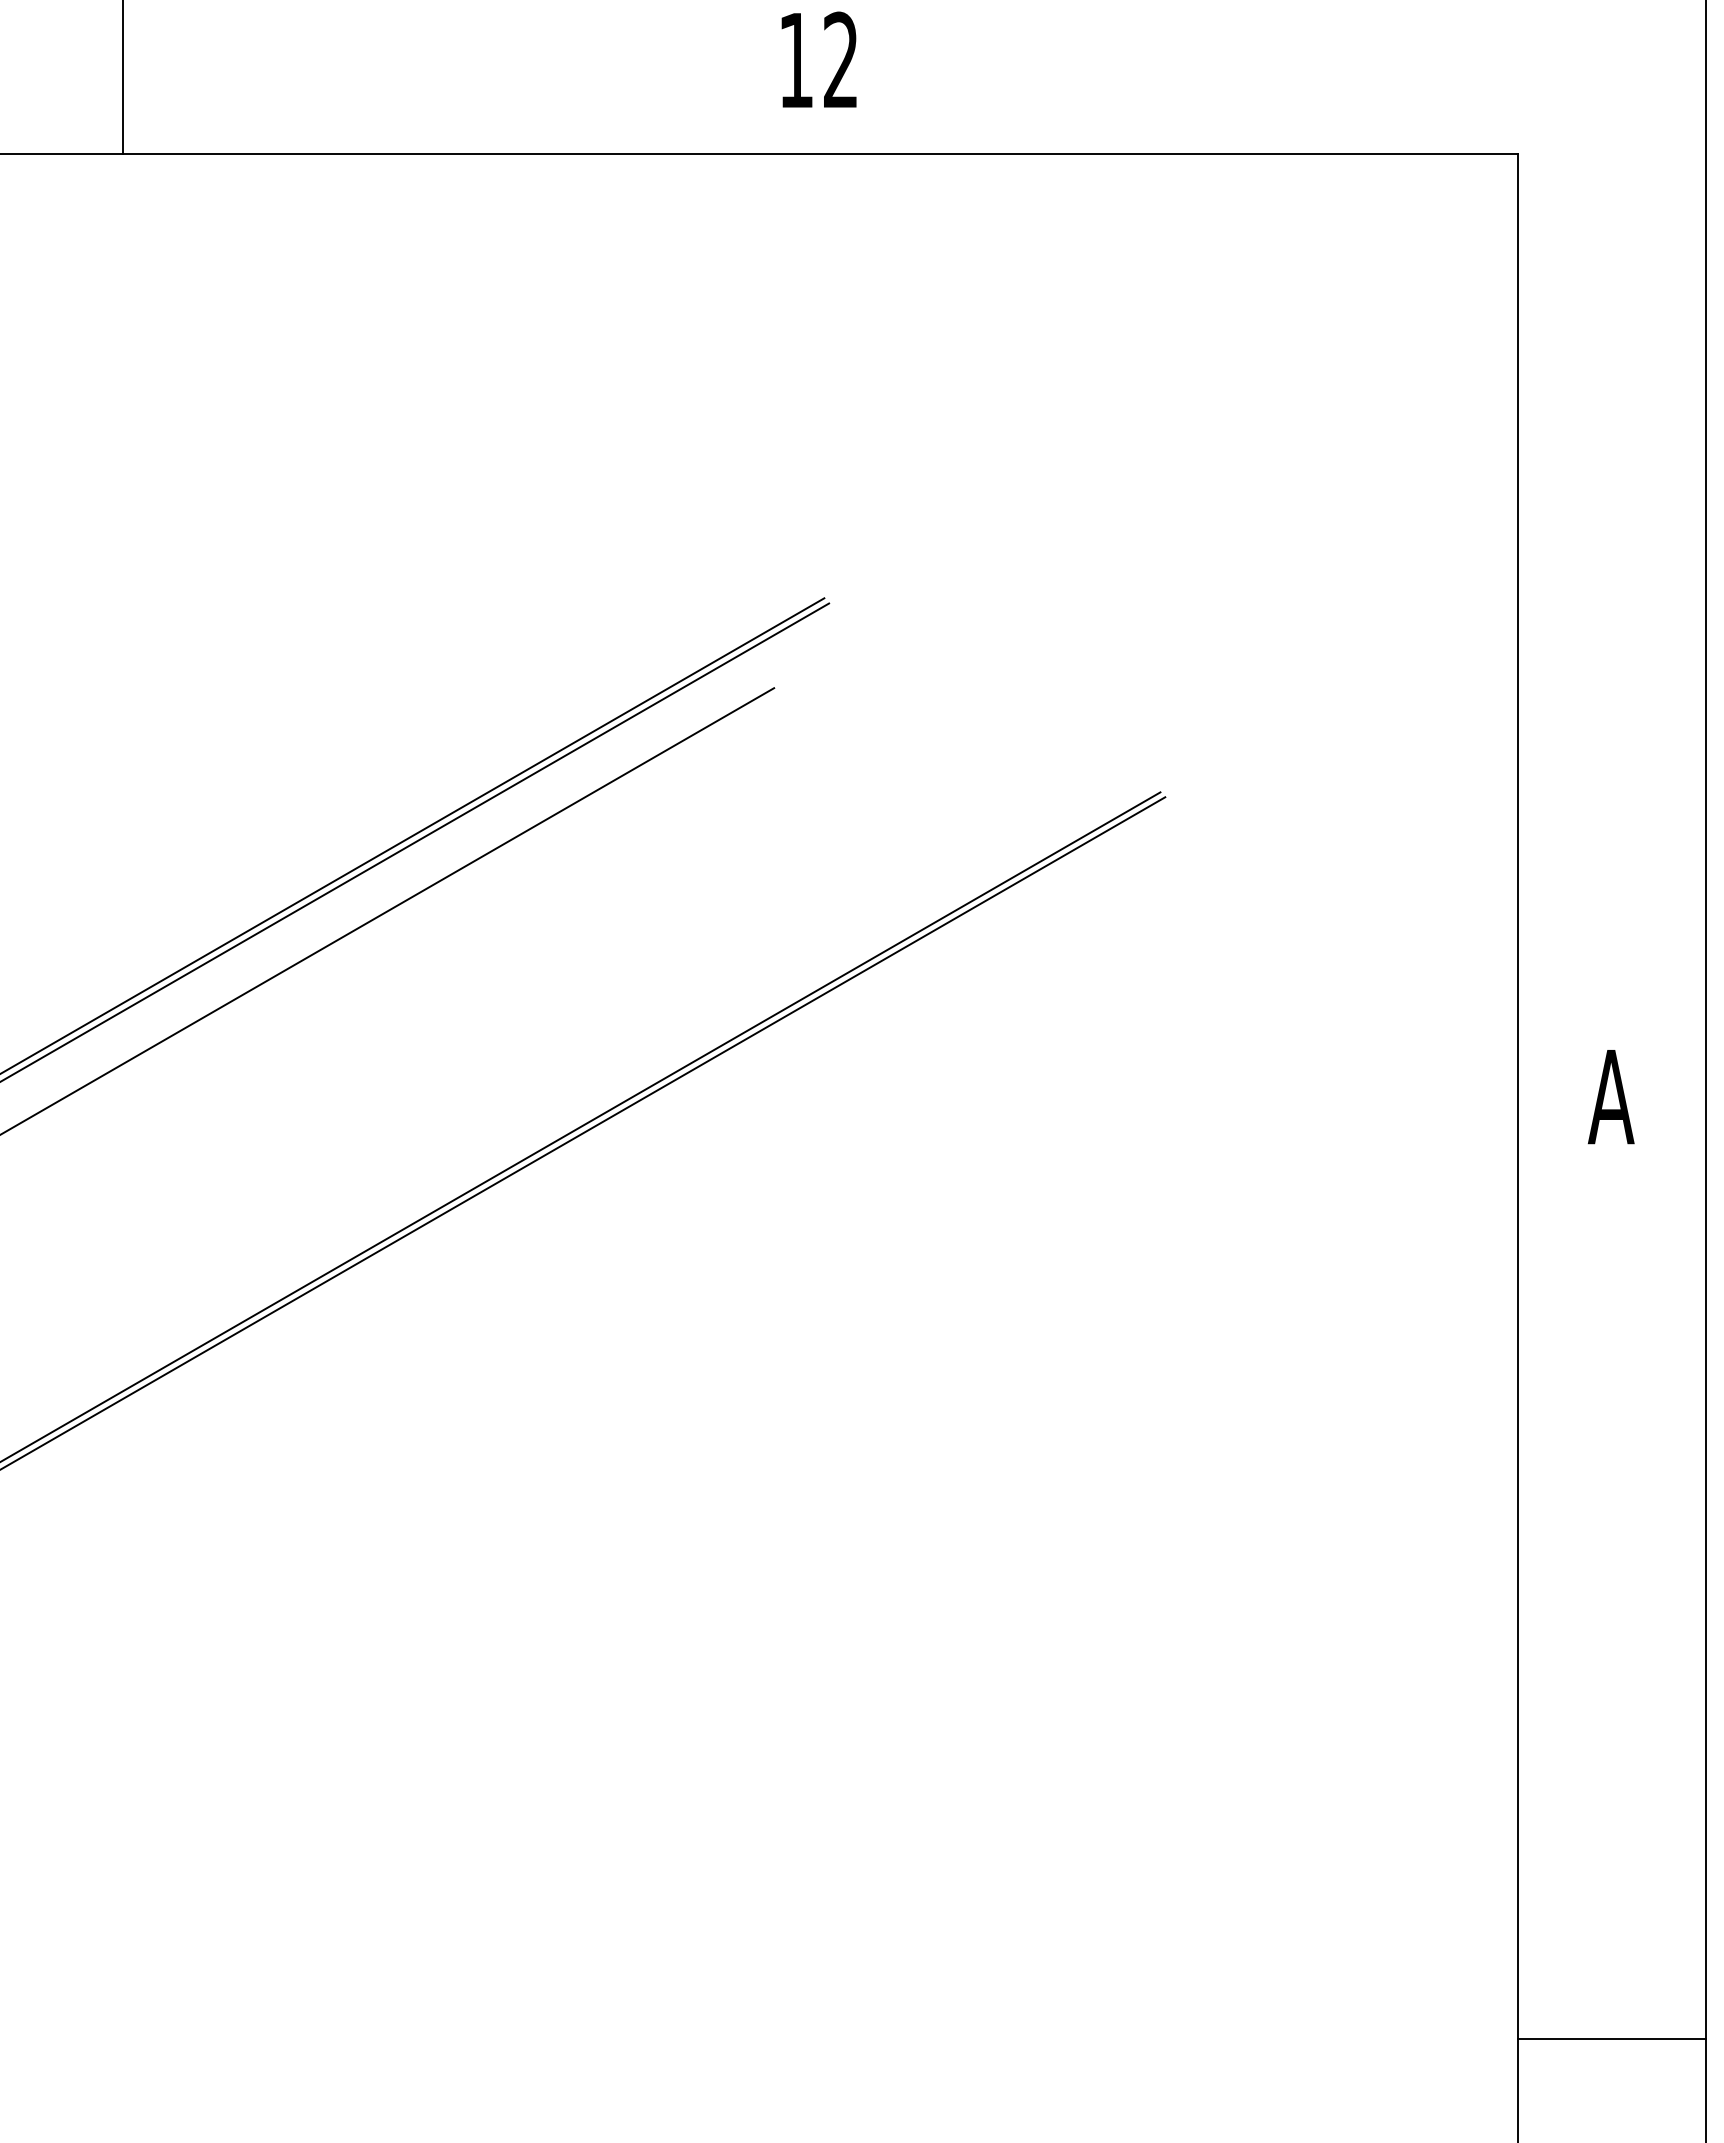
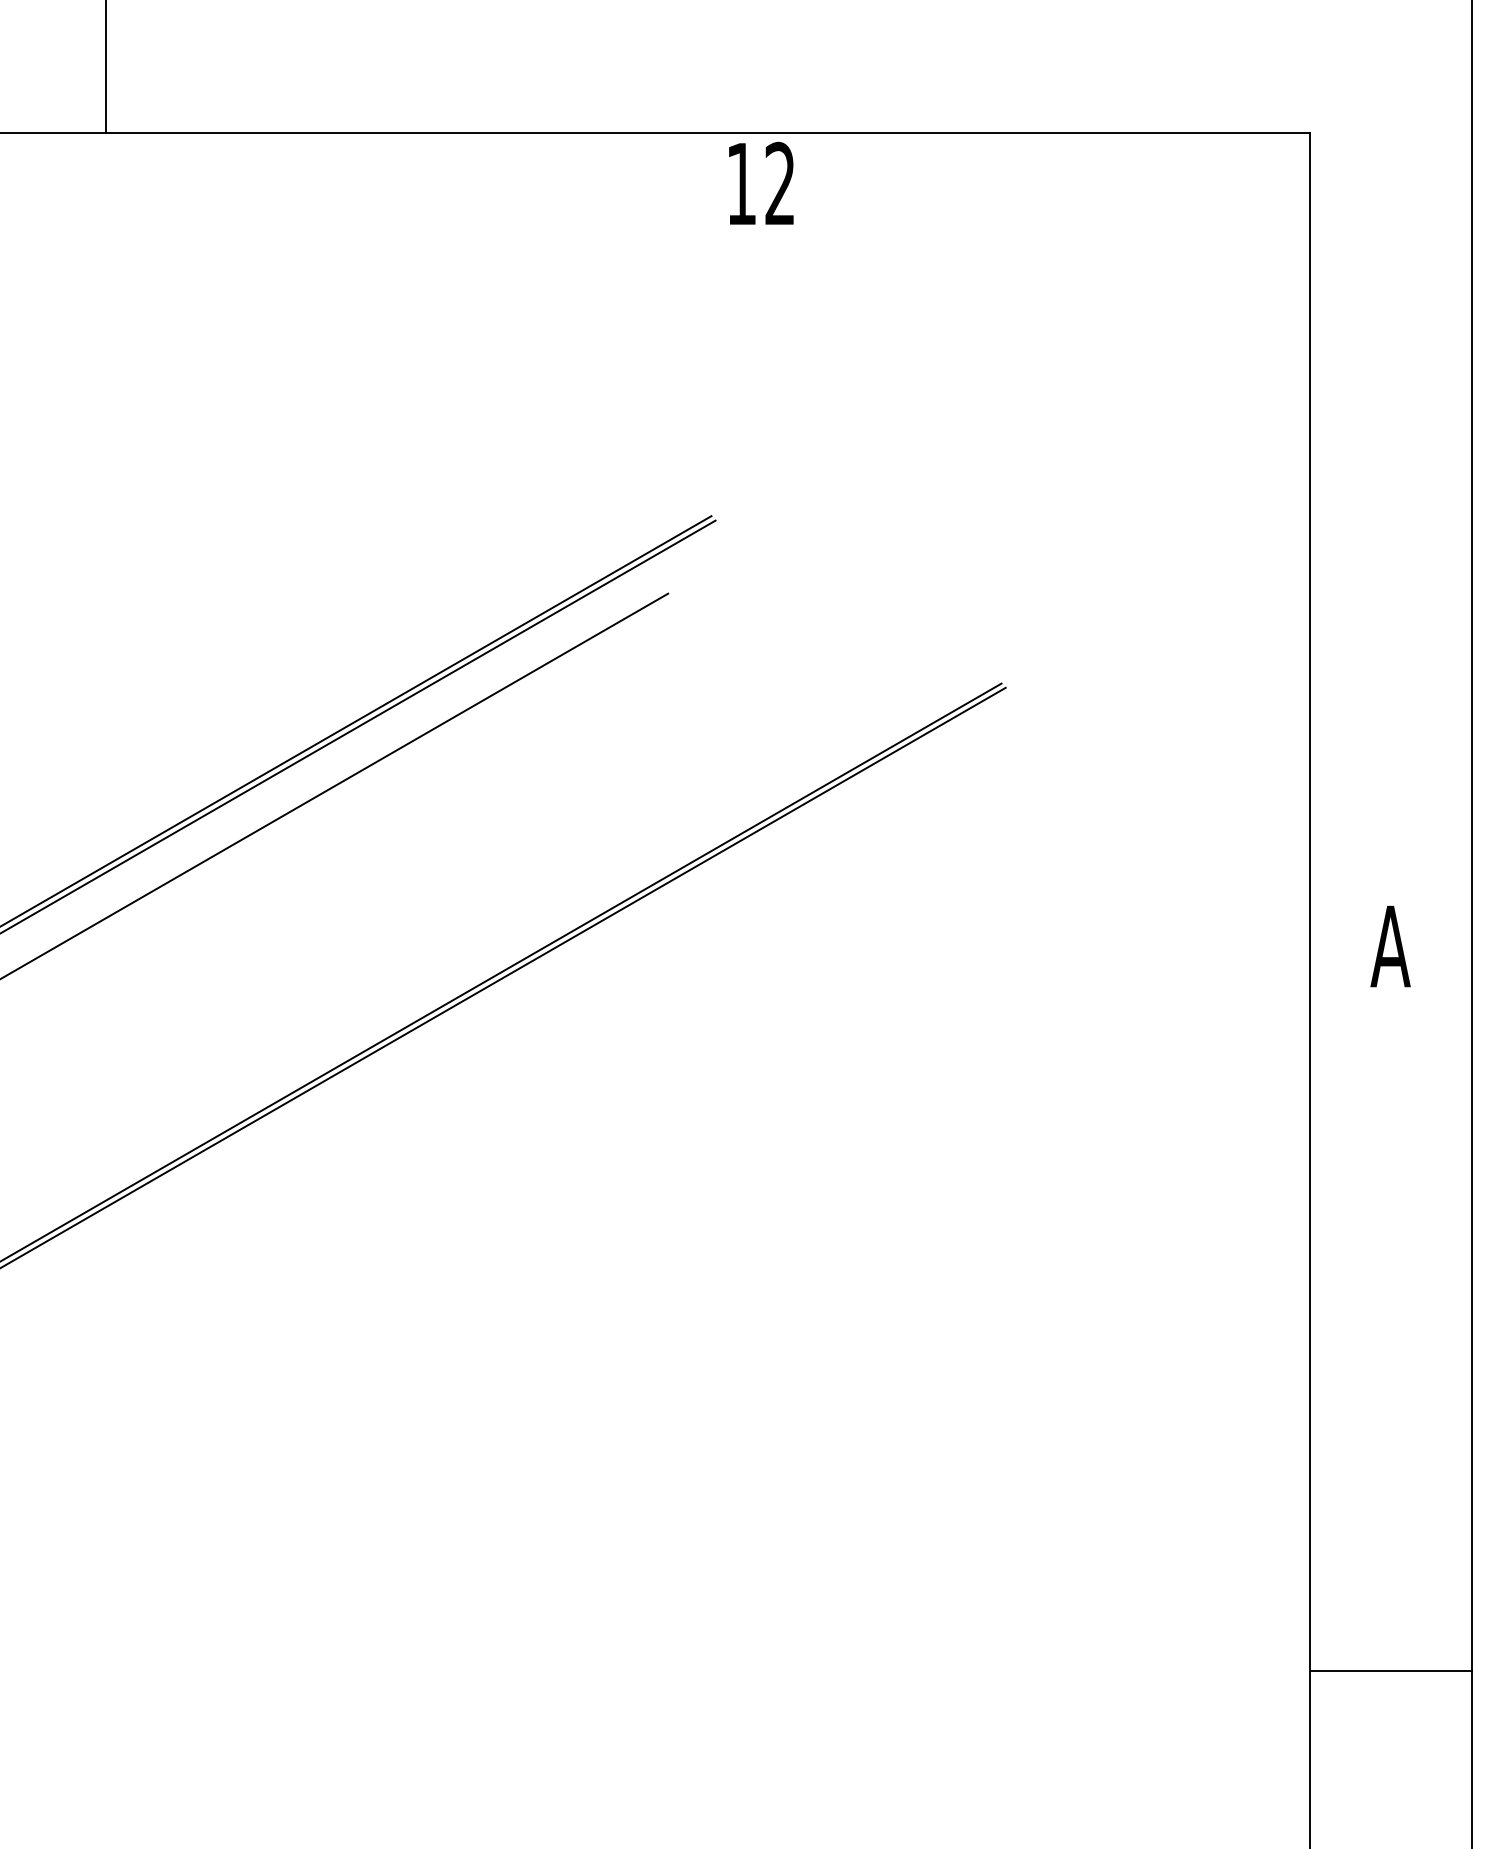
text: (818, 59) -> (760, 183), moved
line: (1611, 2039) -> (1390, 1670), moved

